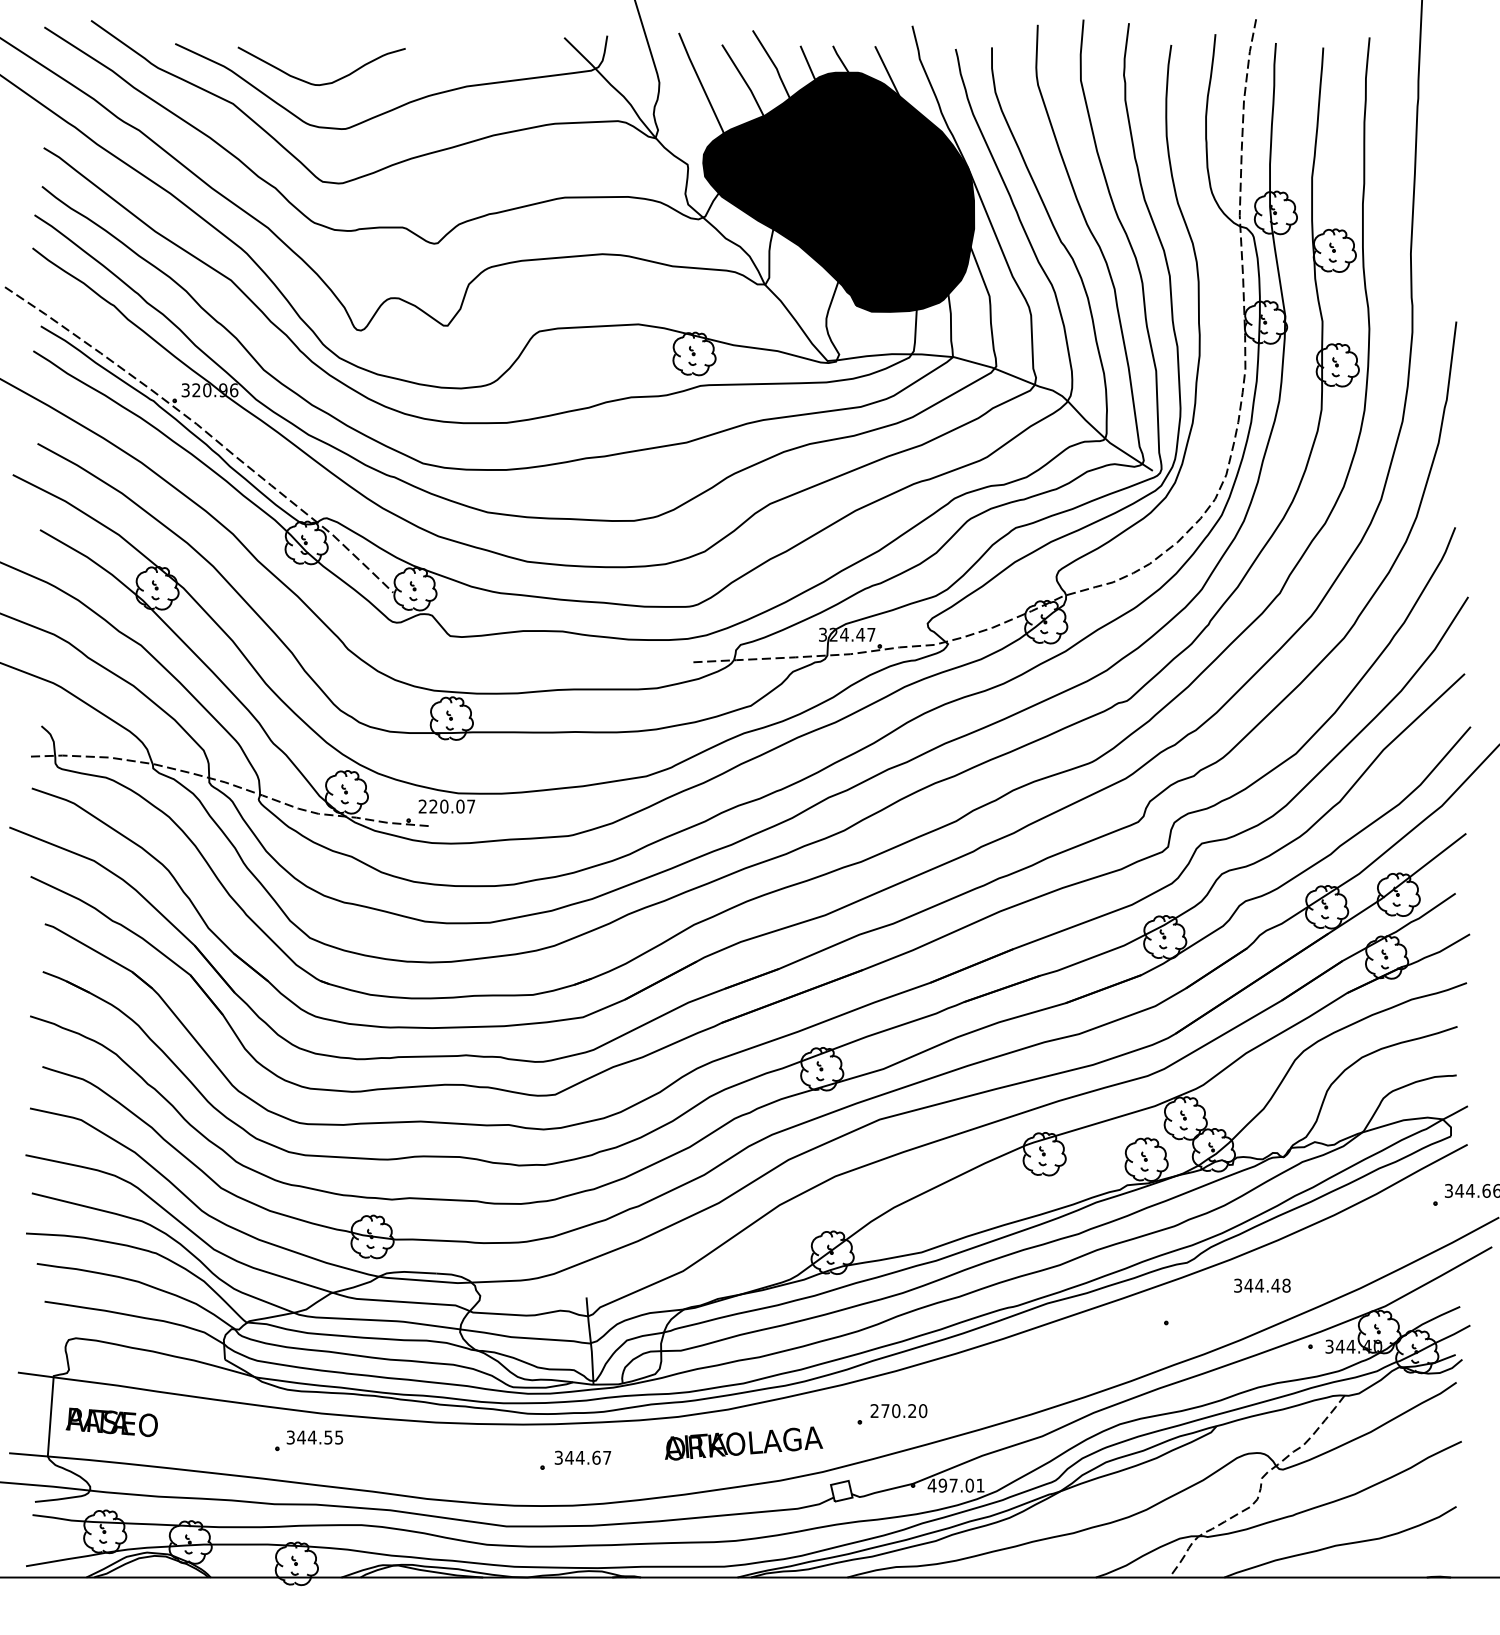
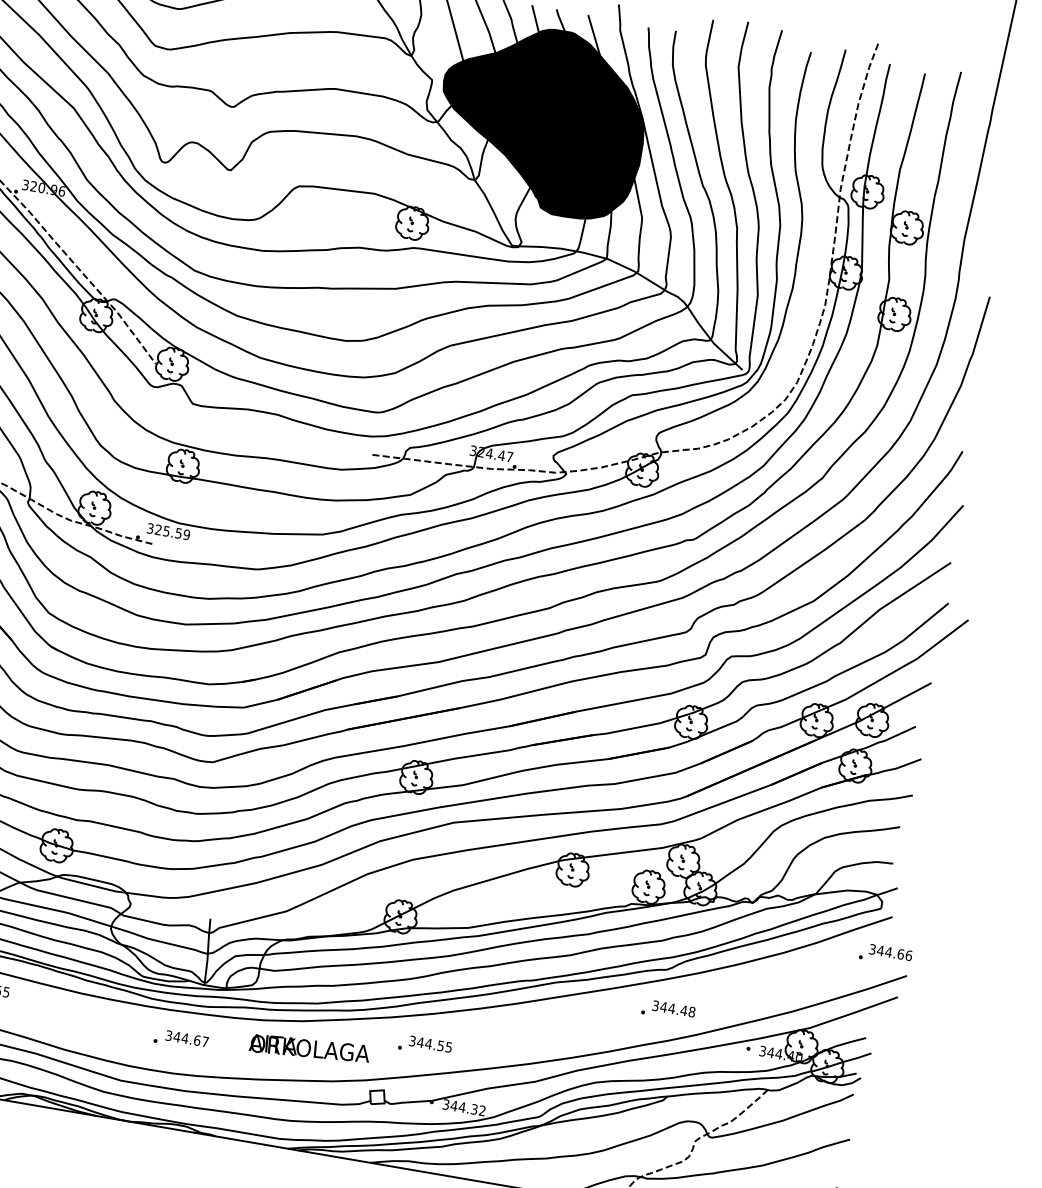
text: (446, 806) -> (168, 531), 220.07 -> 325.59
text: (1262, 1285) -> (674, 1008), moved
text: (898, 1411) -> (430, 1044), 270.20 -> 344.55
text: (955, 1485) -> (463, 1107), 497.01 -> 344.32

